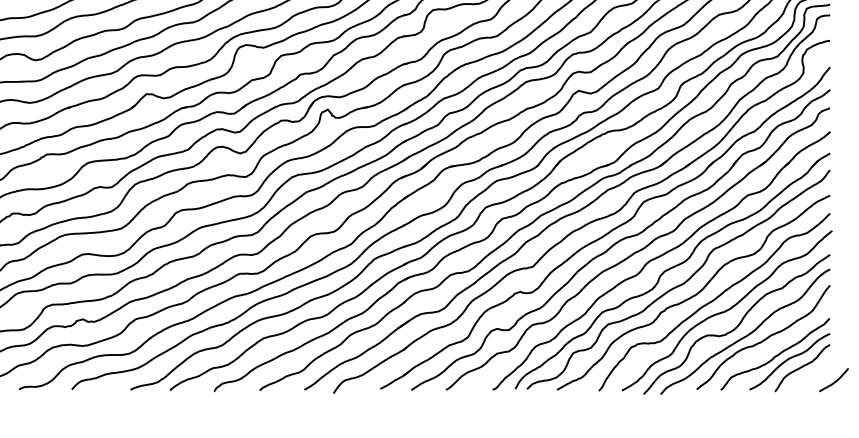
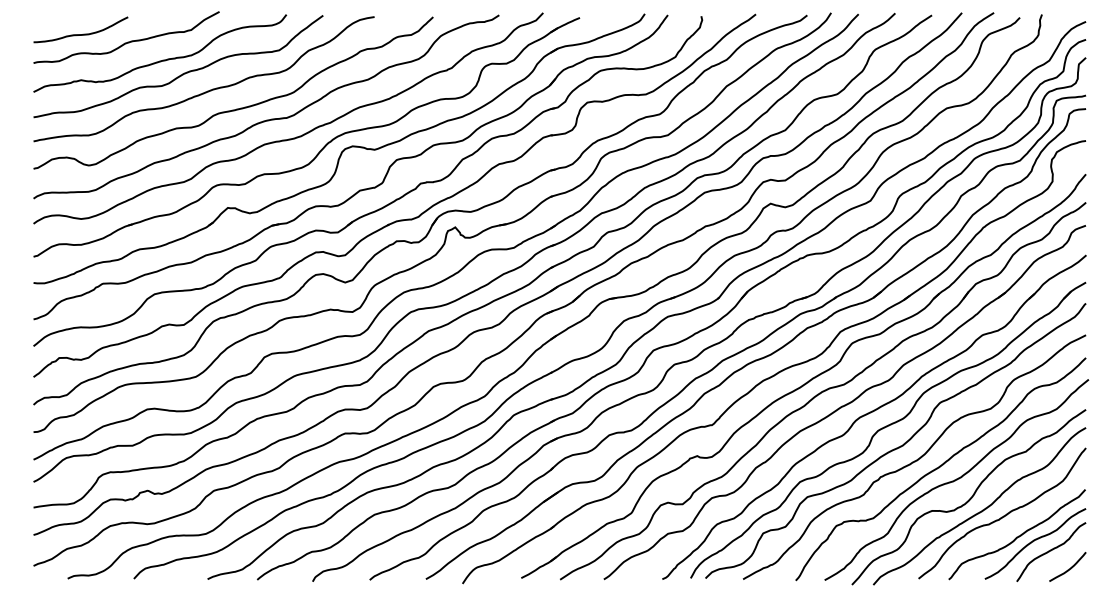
curve: (835, 381) -> (1069, 568), moved

